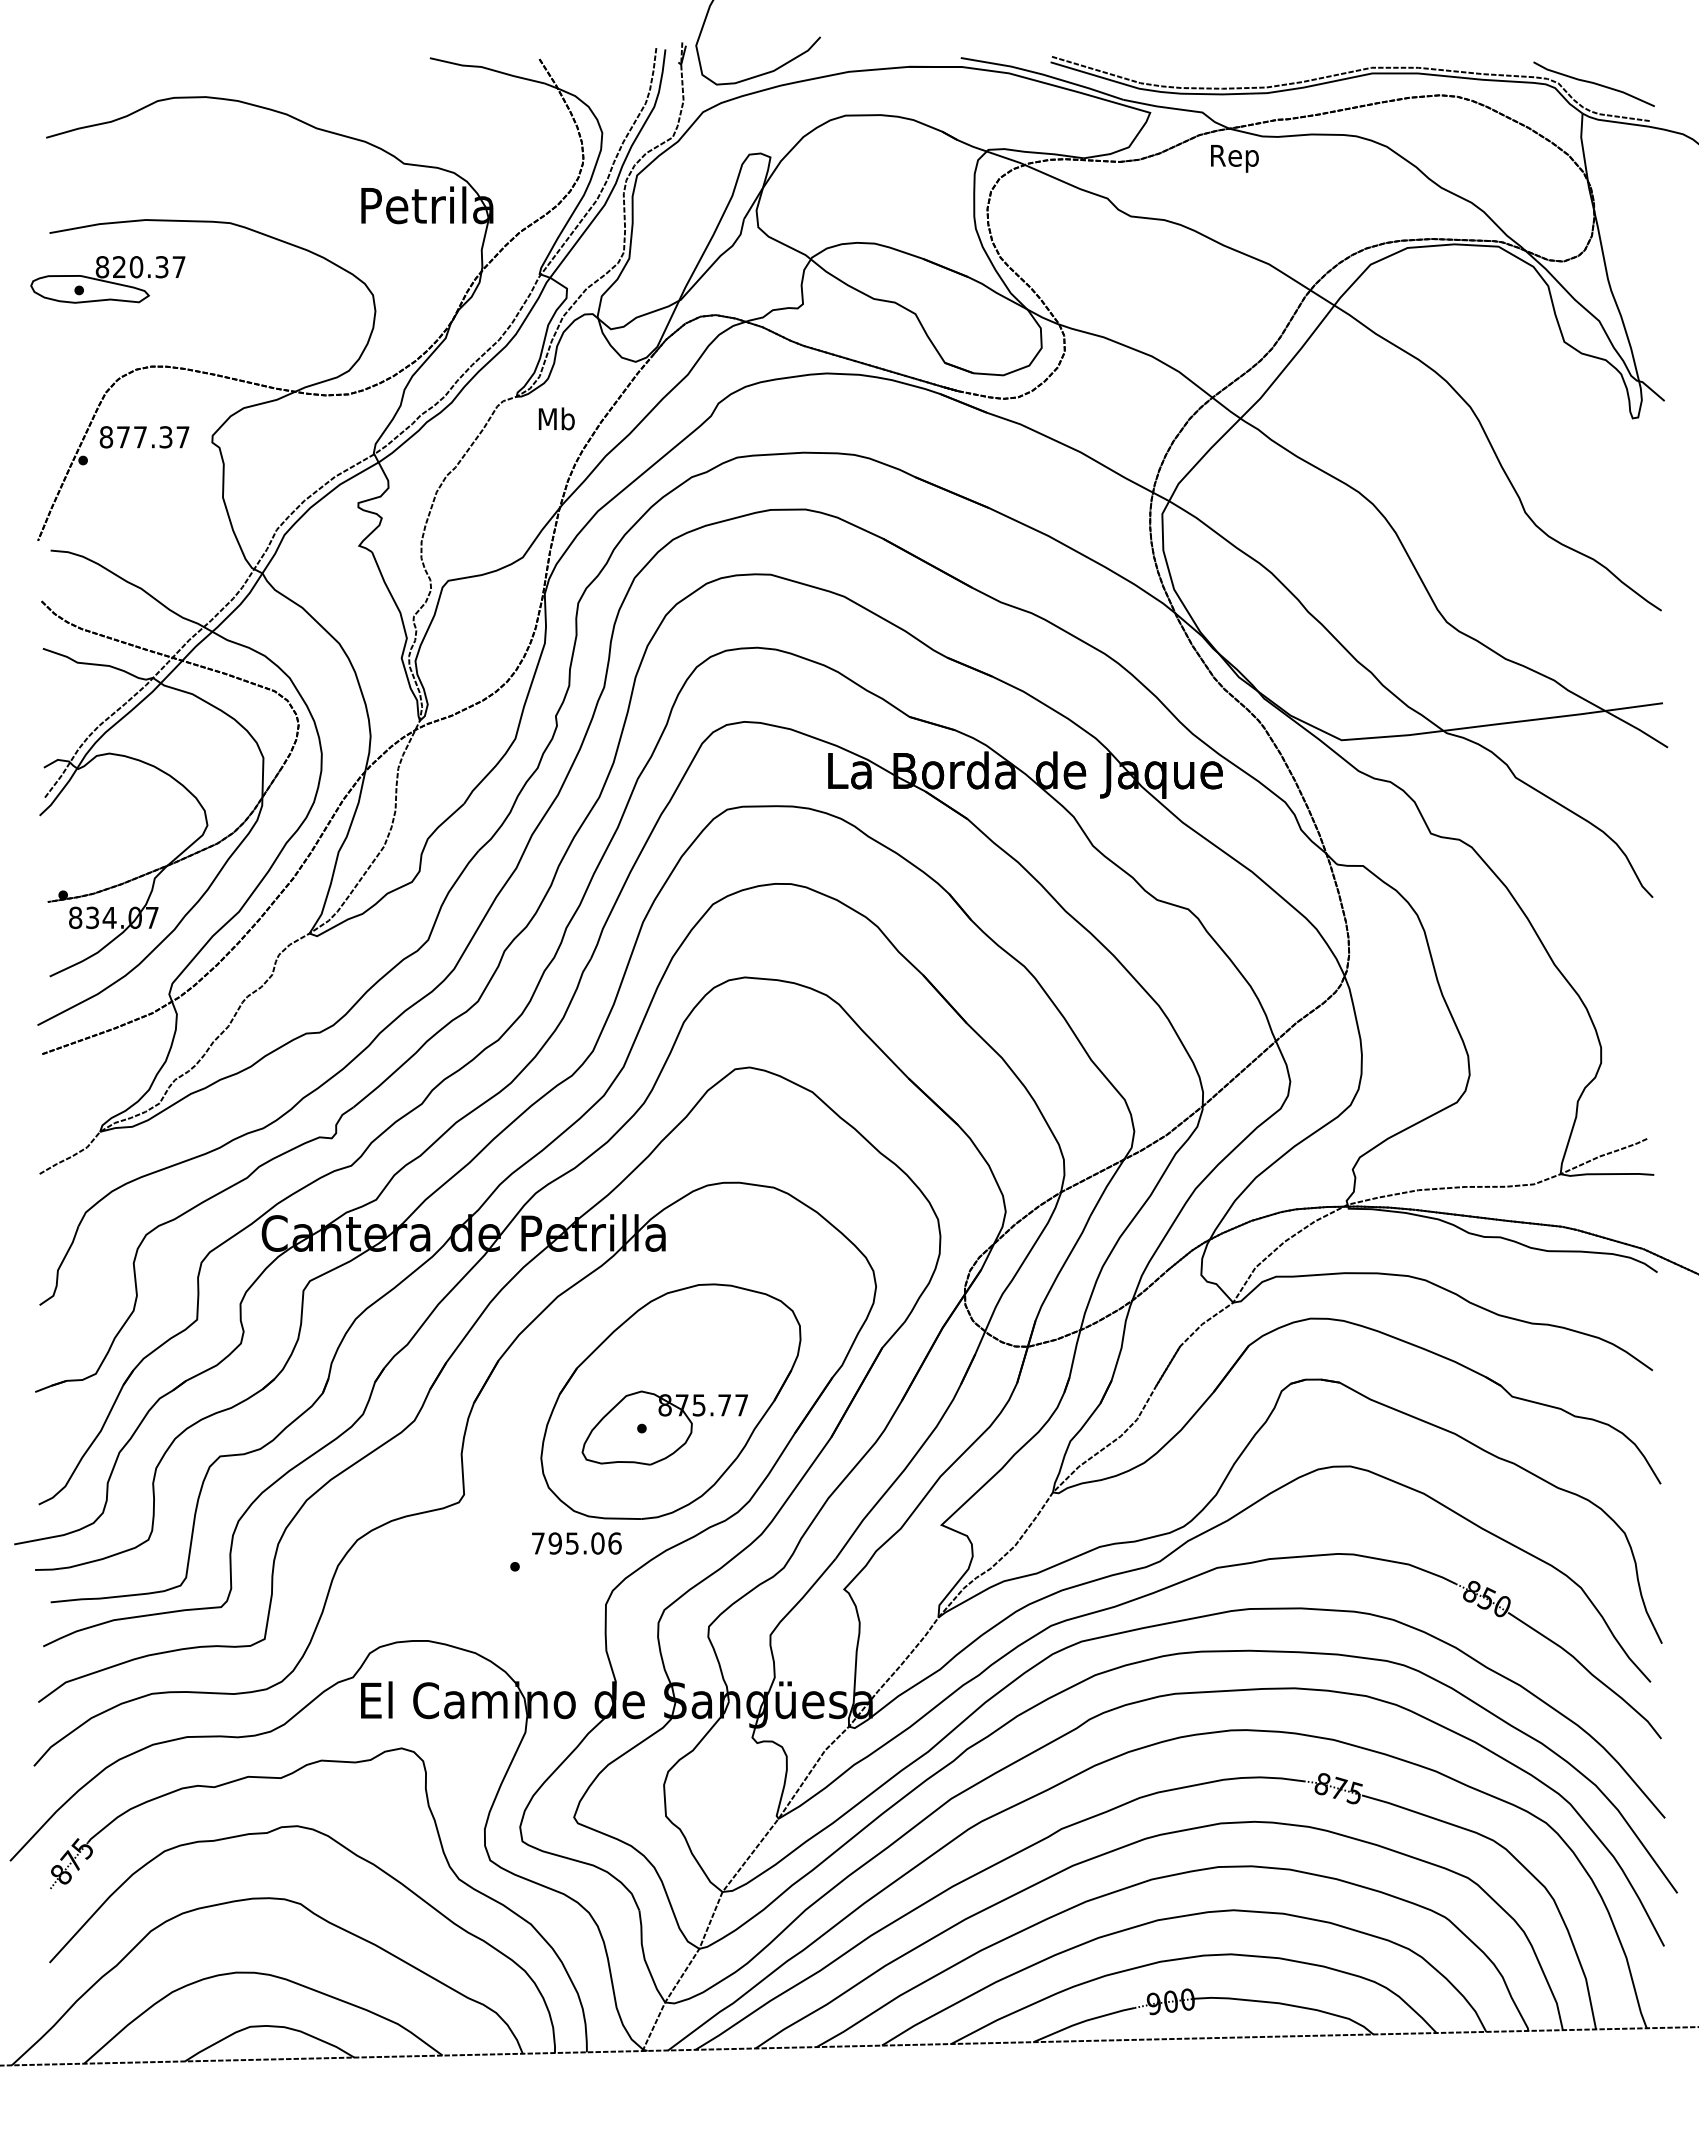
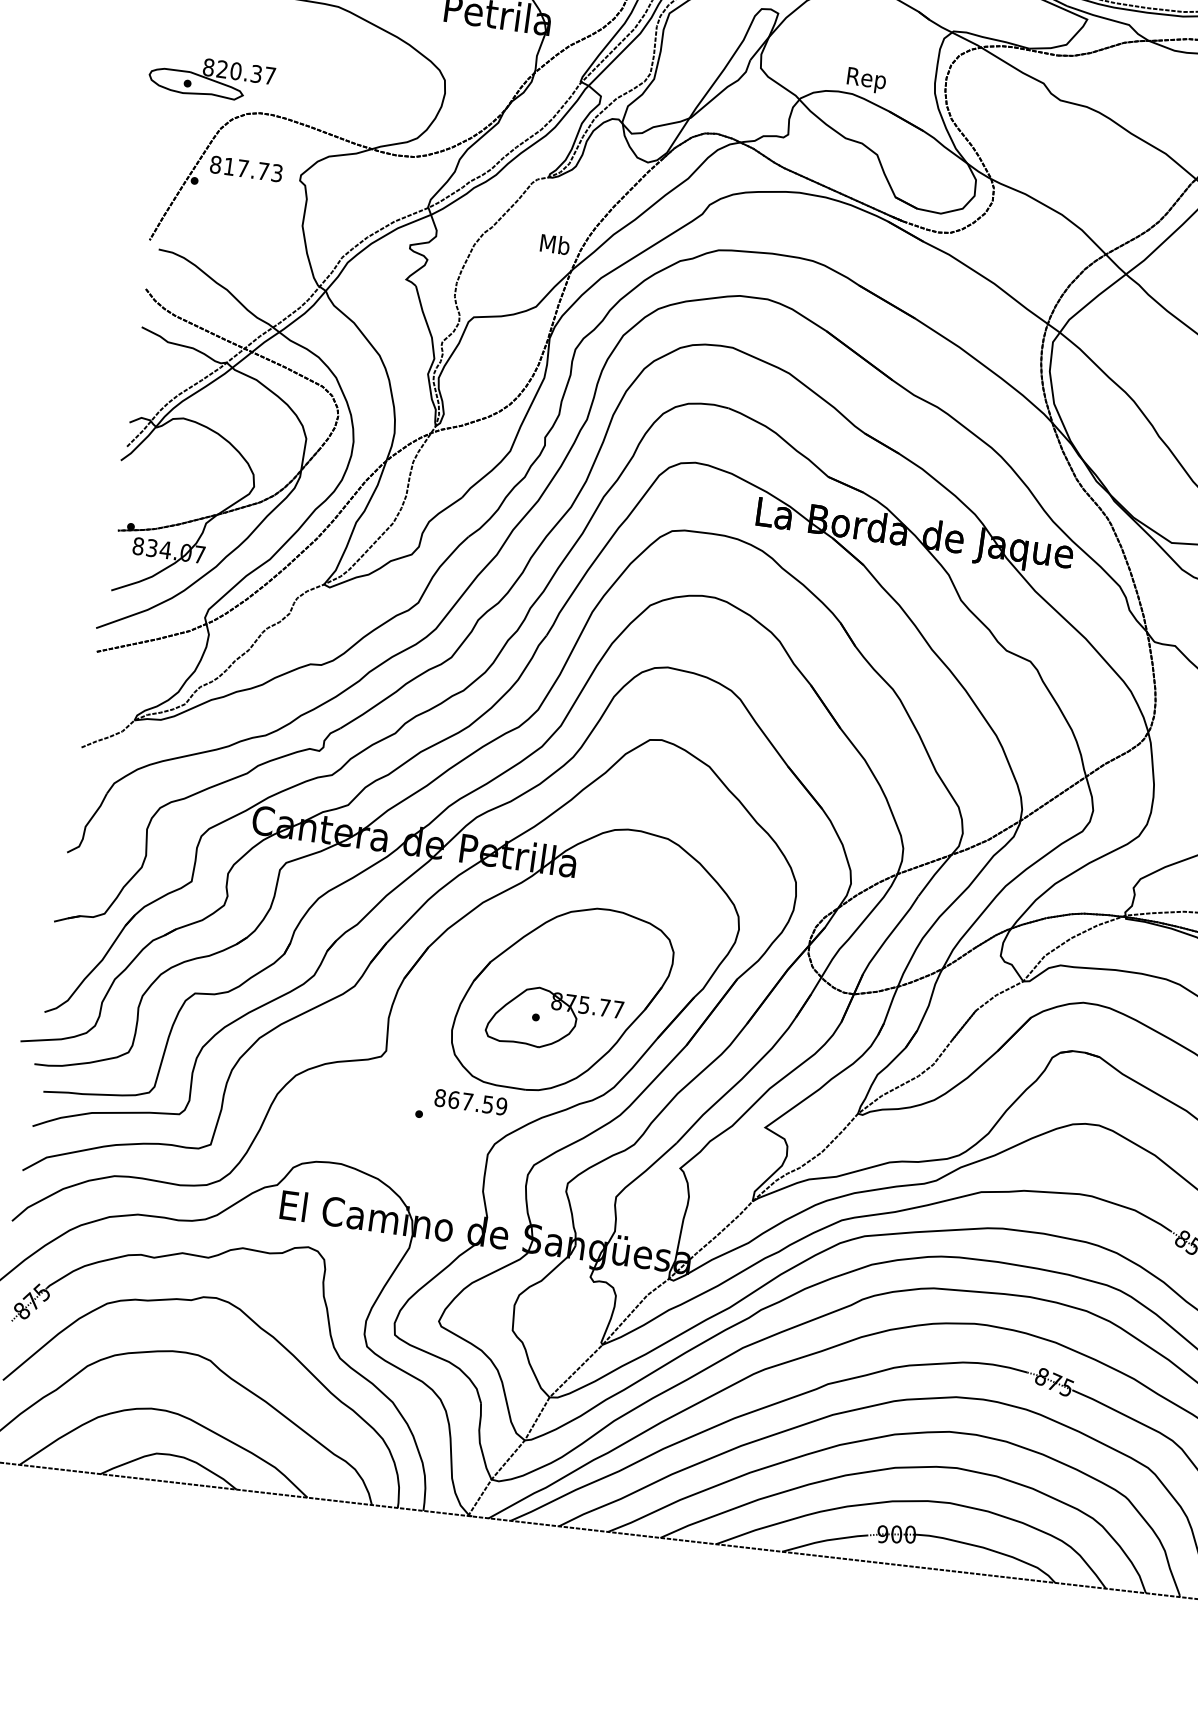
text: (1234, 158) -> (866, 80), moved
part: (107, 279) -> (211, 77), moved
text: (556, 418) -> (555, 244), moved
text: (153, 437) -> (253, 170), 877.37 -> 817.73
text: (576, 1543) -> (470, 1102), 795.06 -> 867.59

